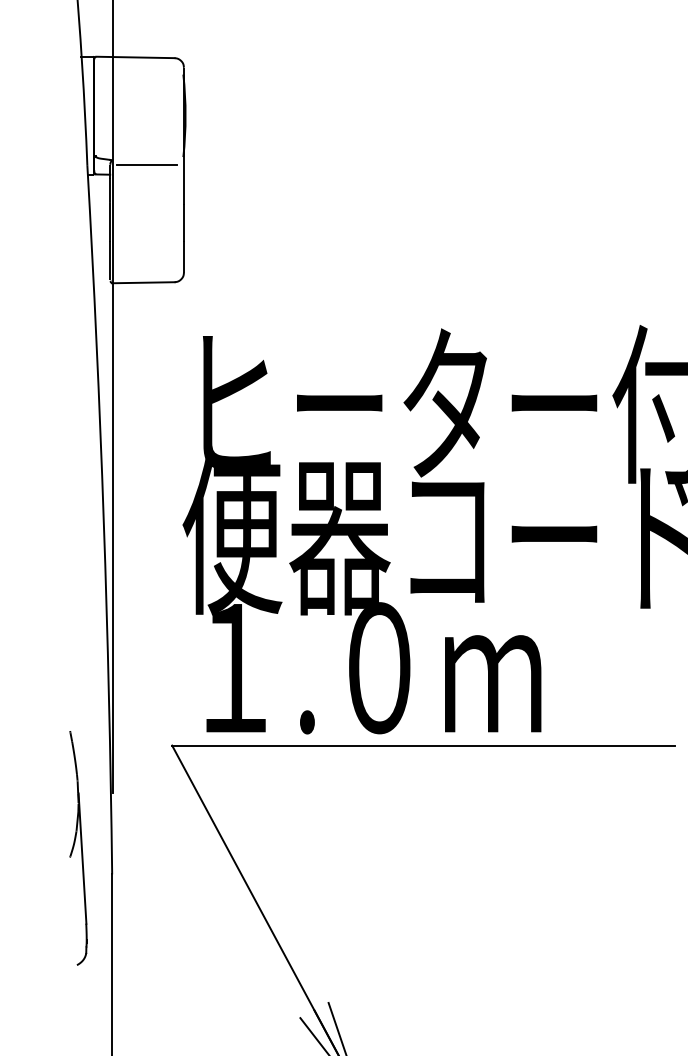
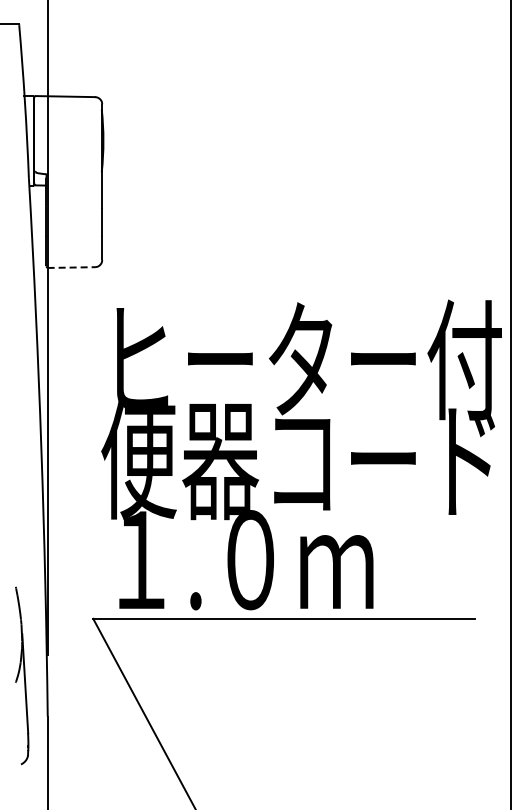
line: (147, 165) -> (74, 178), removed
line: (143, 282) -> (71, 267), solid -> dashed
part: (78, 847) -> (22, 675), moved

